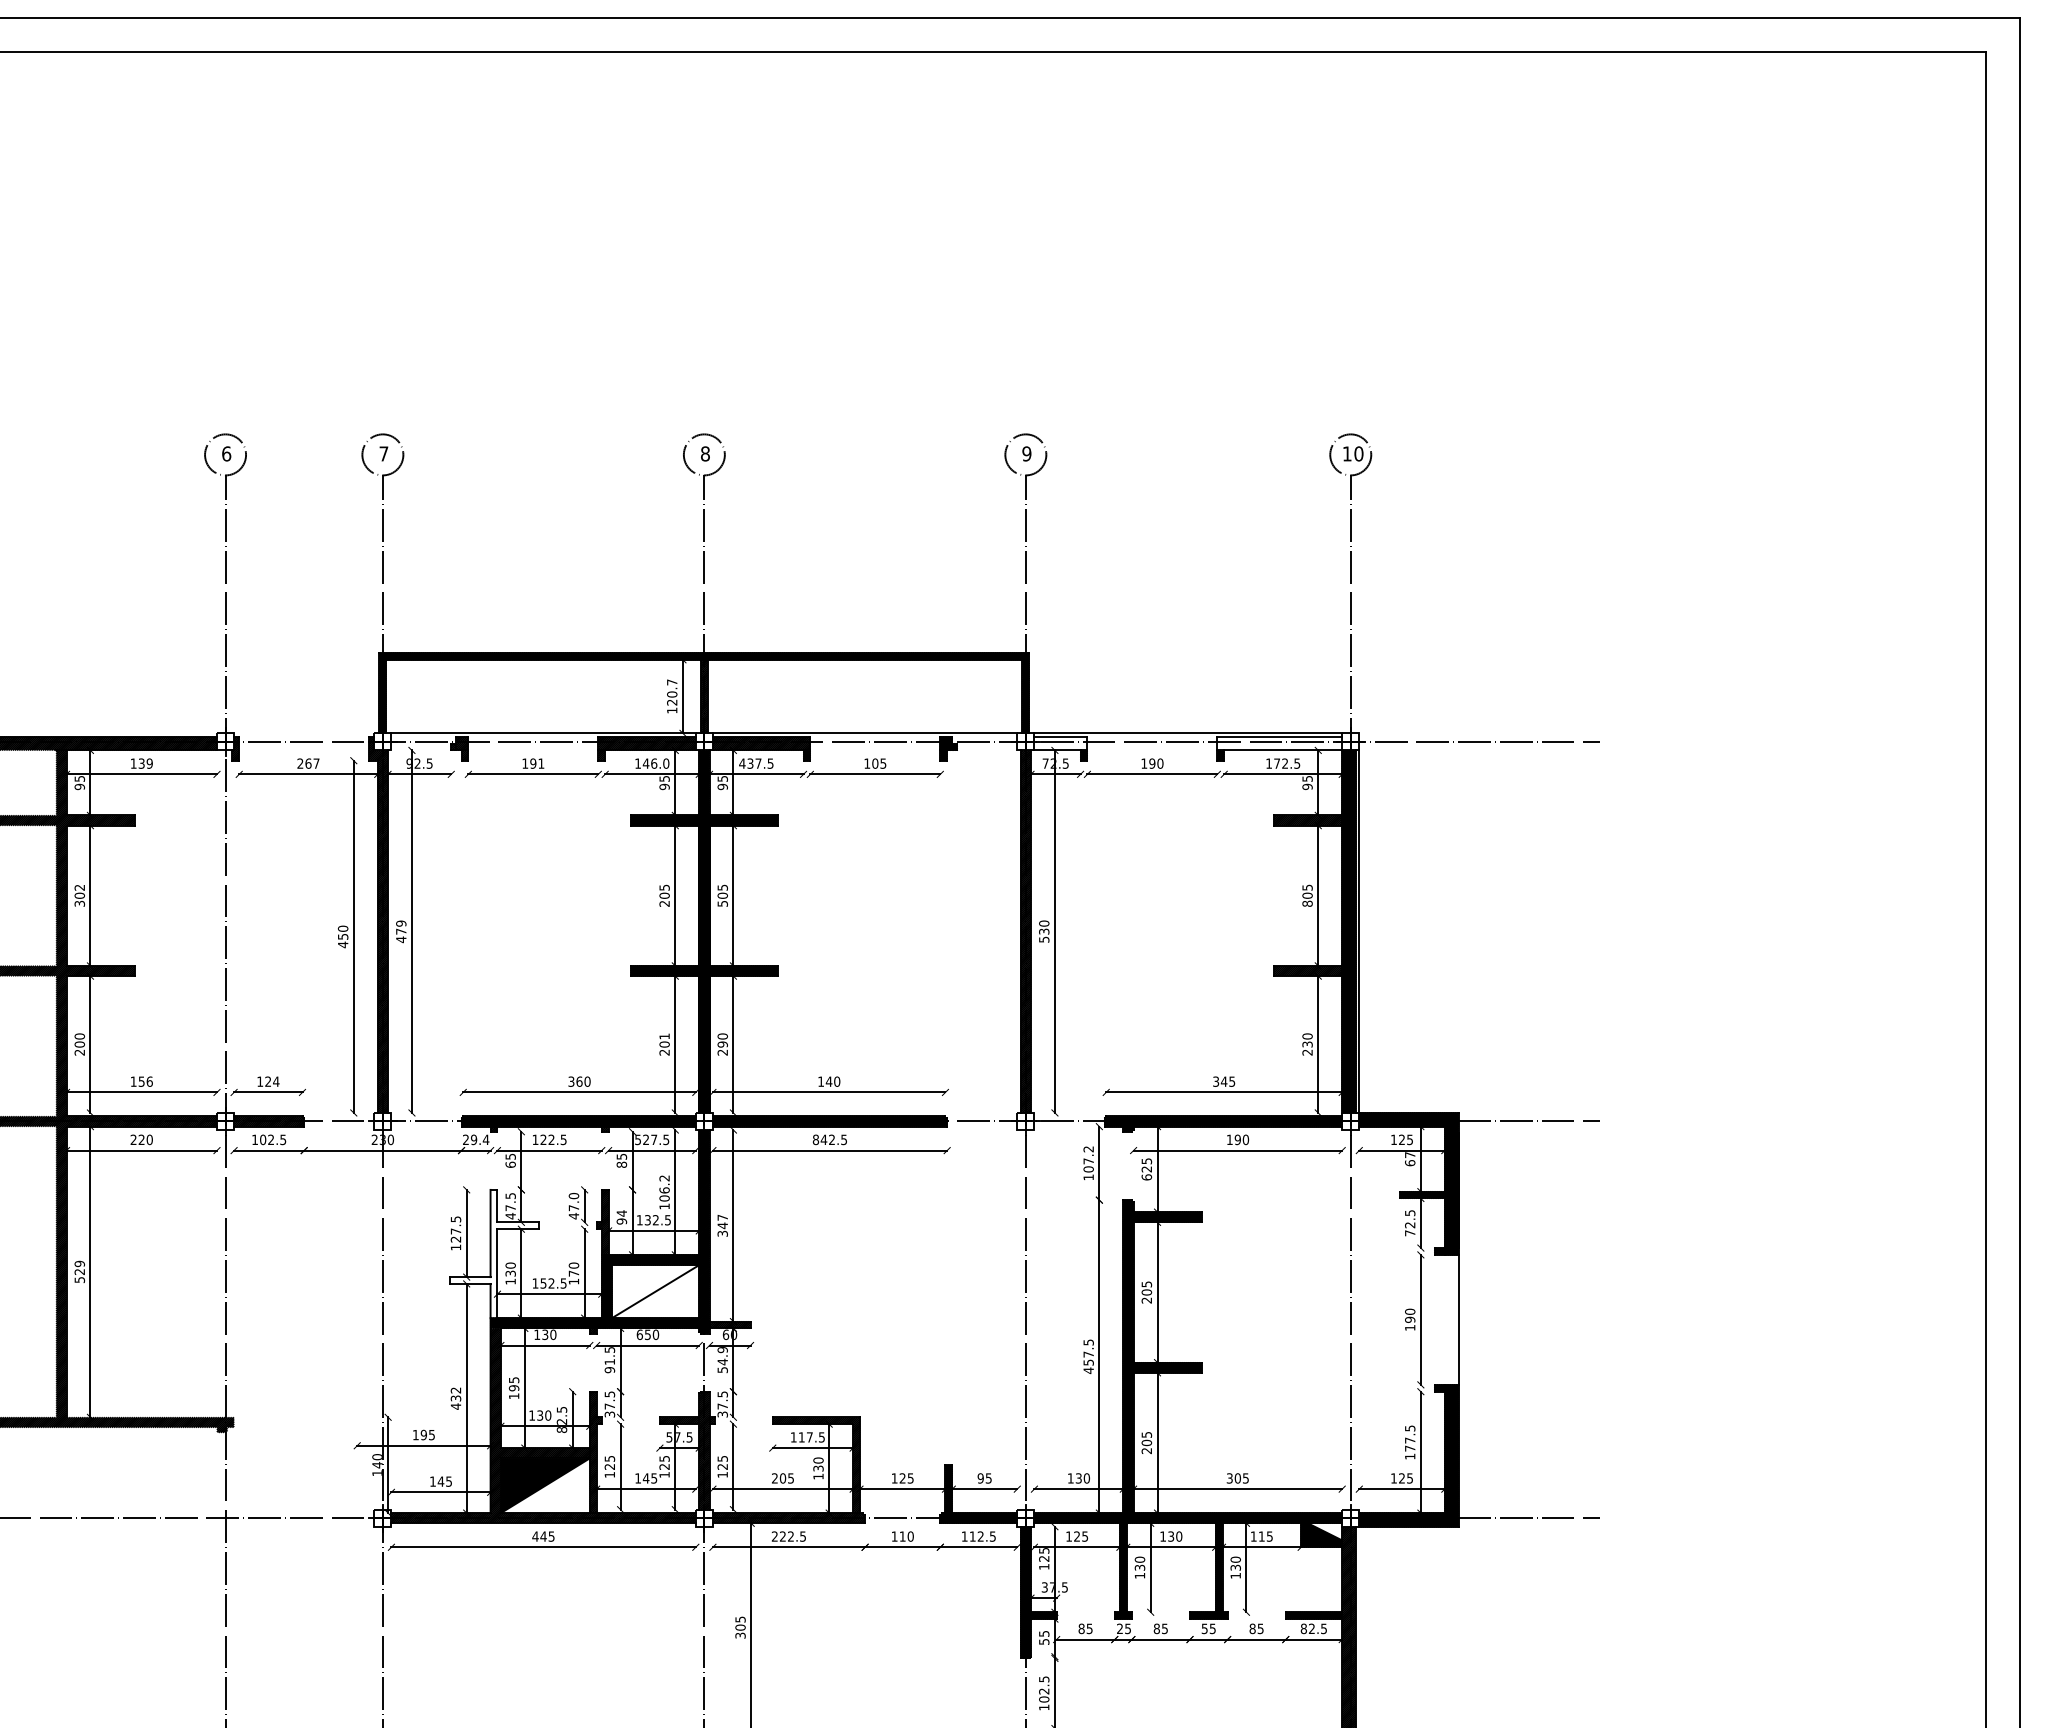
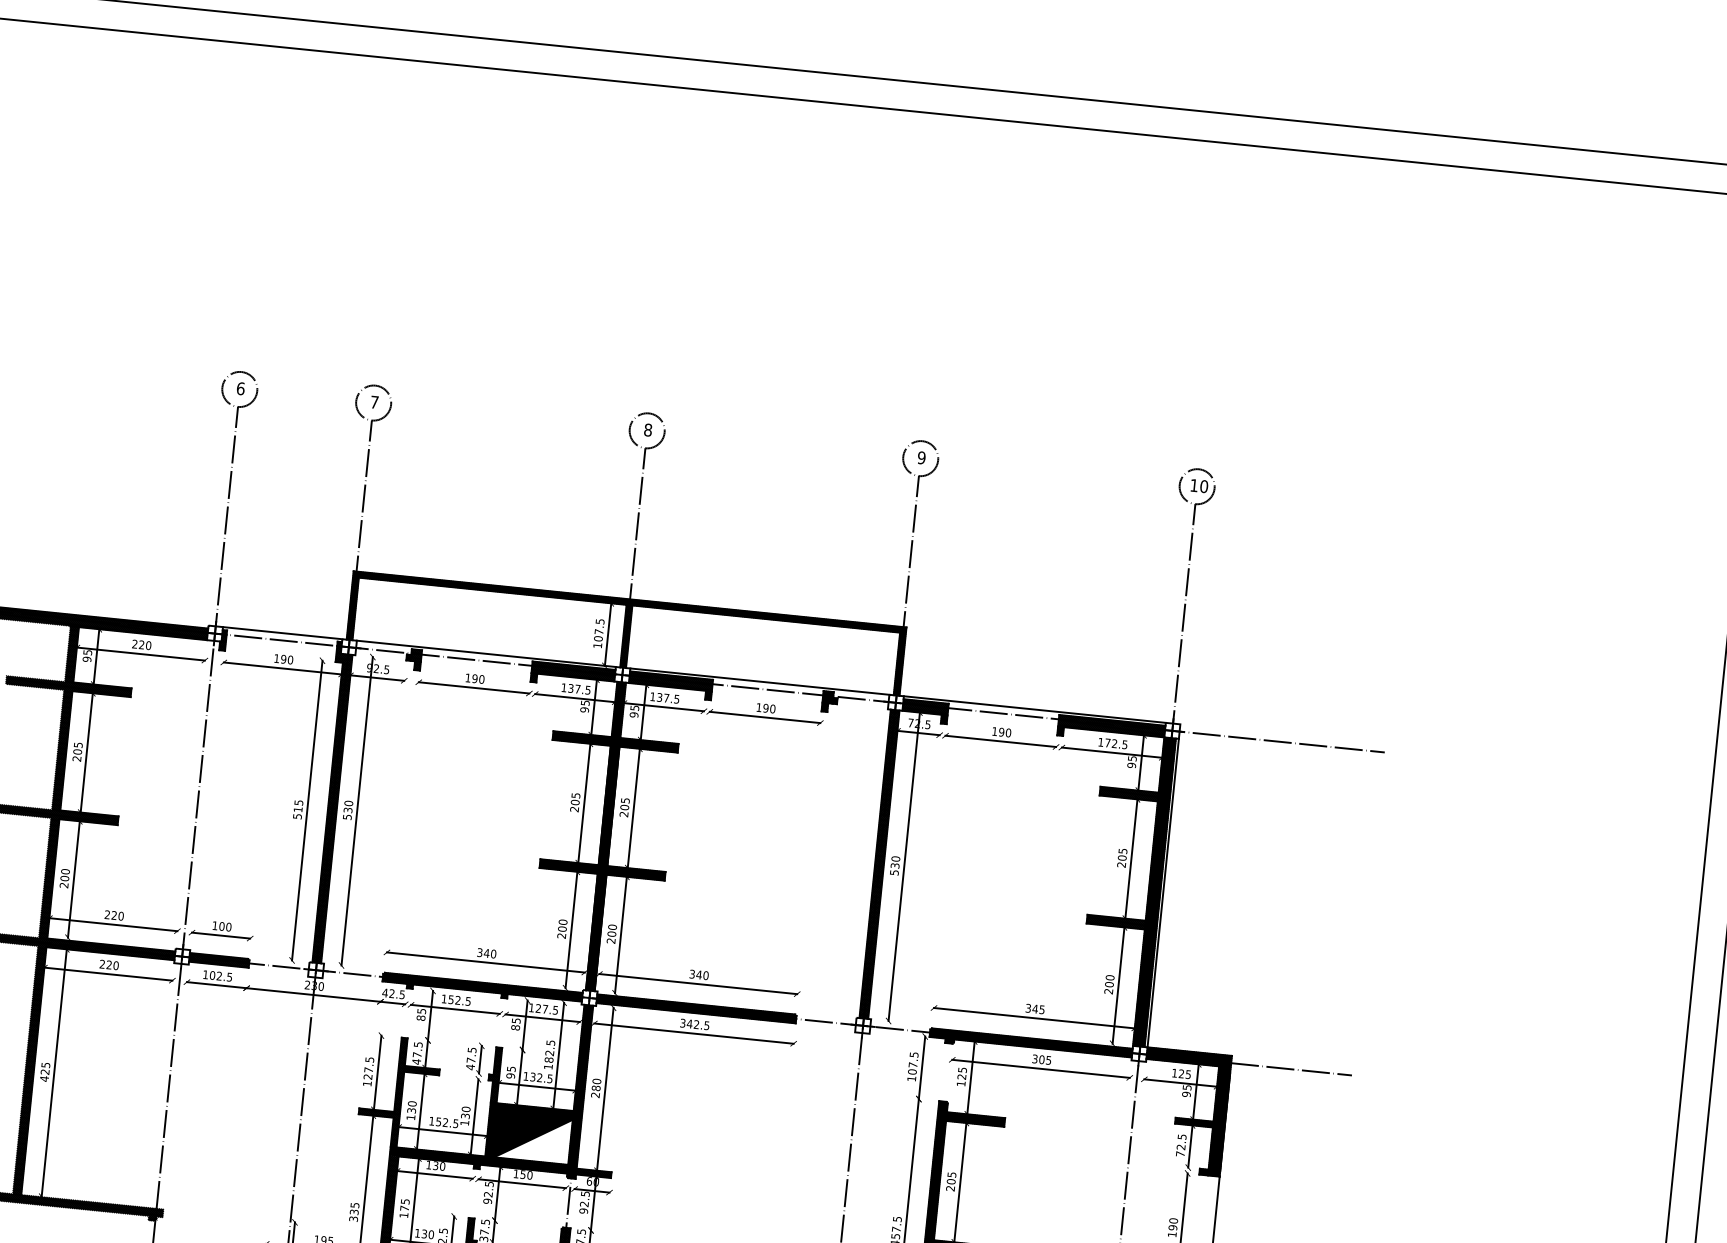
text: (672, 692) -> (599, 630), 120.7 -> 107.5
line: (304, 733) -> (282, 633), added
hatch: (1060, 743) -> (925, 707), added
hatch: (1279, 743) -> (1111, 726), added
text: (141, 763) -> (141, 644), 139 -> 220
text: (308, 763) -> (283, 659), 267 -> 190
text: (541, 763) -> (481, 679), 191 -> 190
text: (655, 763) -> (578, 689), 146.0 -> 137.5
text: (742, 763) -> (652, 696), 437.5 -> 137.5
text: (879, 763) -> (769, 708), 105 -> 190
text: (79, 895) -> (77, 751), 302 -> 205
text: (722, 903) -> (623, 814), 505 -> 205
text: (1307, 903) -> (1121, 864), 805 -> 205
text: (401, 931) -> (348, 810), 479 -> 530
text: (342, 936) -> (297, 809), 450 -> 515
text: (664, 1036) -> (563, 922), 201 -> 200
text: (722, 1044) -> (611, 934), 290 -> 200
text: (1307, 1044) -> (1109, 984), 230 -> 200
text: (141, 1081) -> (114, 915), 156 -> 220
text: (272, 1081) -> (225, 926), 124 -> 100
text: (579, 1081) -> (486, 953), 360 -> 340
text: (821, 1081) -> (692, 974), 140 -> 340
text: (475, 1139) -> (393, 993), 29.4 -> 42.5
text: (543, 1139) -> (451, 999), 122.5 -> 152.5
text: (637, 1139) -> (531, 1007), 527.5 -> 127.5
text: (815, 1139) -> (682, 1022), 842.5 -> 342.5
text: (1237, 1139) -> (1041, 1059), 190 -> 305
text: (1088, 1149) -> (913, 1055), 107.2 -> 107.5
text: (1410, 1159) -> (1187, 1091), 67 -> 95
text: (510, 1164) -> (420, 1017), 65 -> 85
text: (1146, 1177) -> (960, 1083), 625 -> 125
text: (664, 1188) -> (549, 1051), 106.2 -> 182.5
text: (573, 1196) -> (471, 1050), 47.0 -> 47.5
text: (621, 1213) -> (511, 1069), 94 -> 95
text: (722, 1225) -> (596, 1088), 347 -> 280
hatch: (493, 1253) -> (398, 1092), added
text: (79, 1271) -> (44, 1071), 529 -> 425
text: (573, 1273) -> (465, 1116), 170 -> 130
fill: (655, 1291) -> (533, 1138), added
text: (639, 1334) -> (515, 1173), 650 -> 150
text: (722, 1360) -> (584, 1202), 54.9 -> 92.5
text: (609, 1362) -> (488, 1194), 91.5 -> 92.5
text: (513, 1388) -> (404, 1208), 195 -> 175
text: (455, 1398) -> (353, 1212), 432 -> 335

